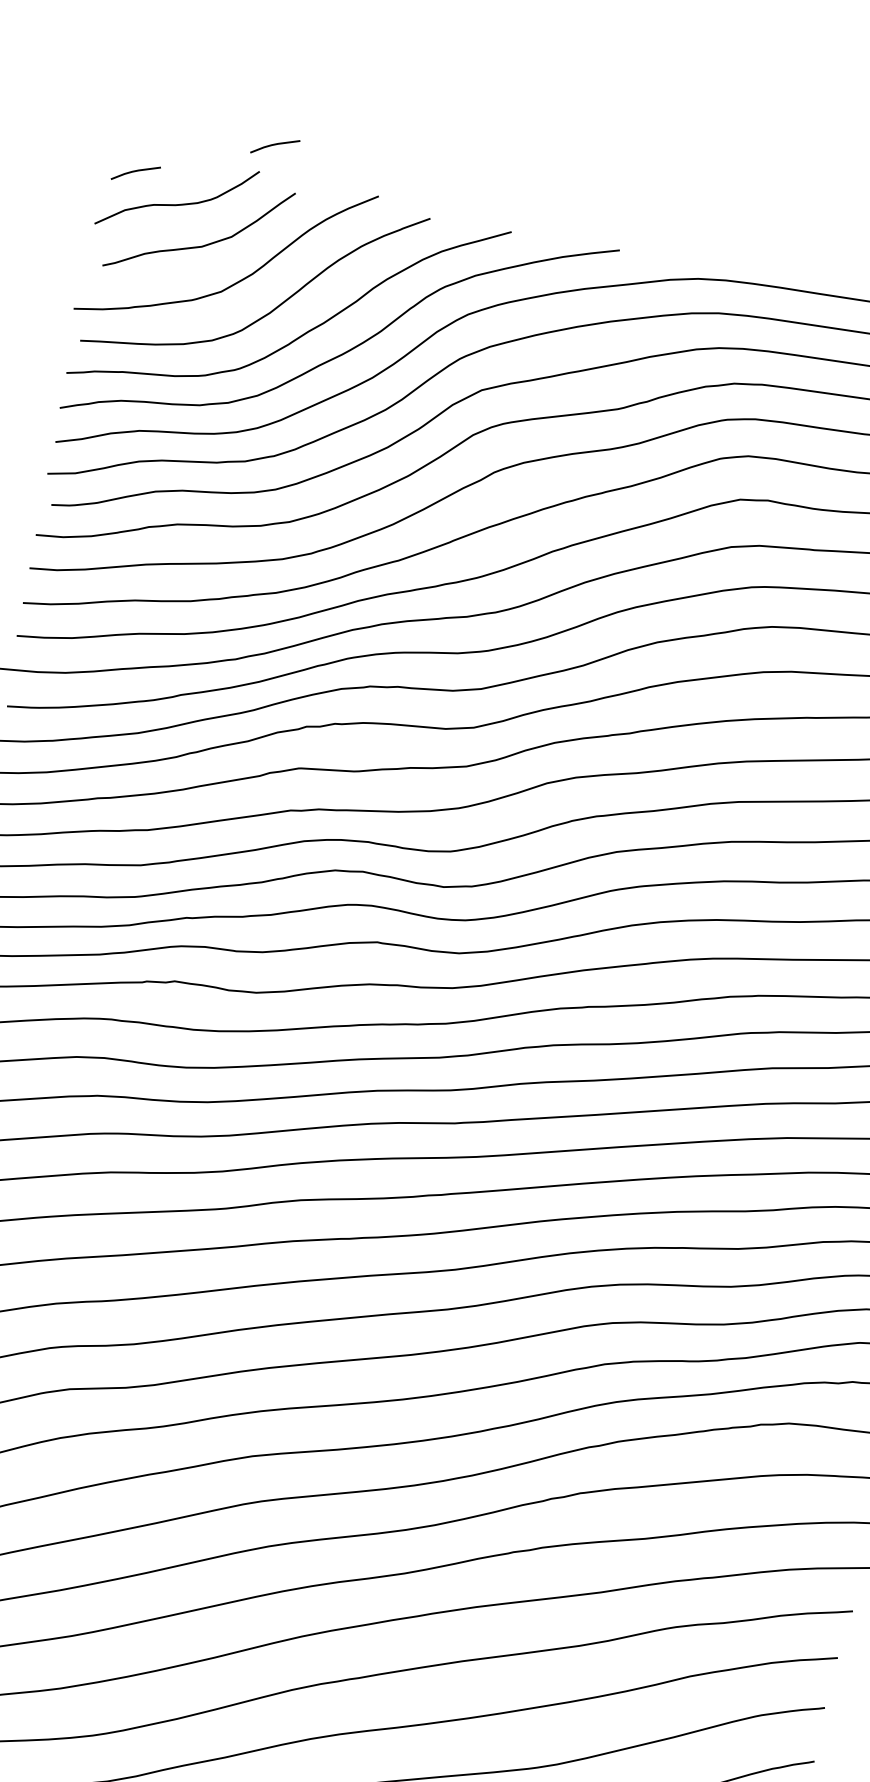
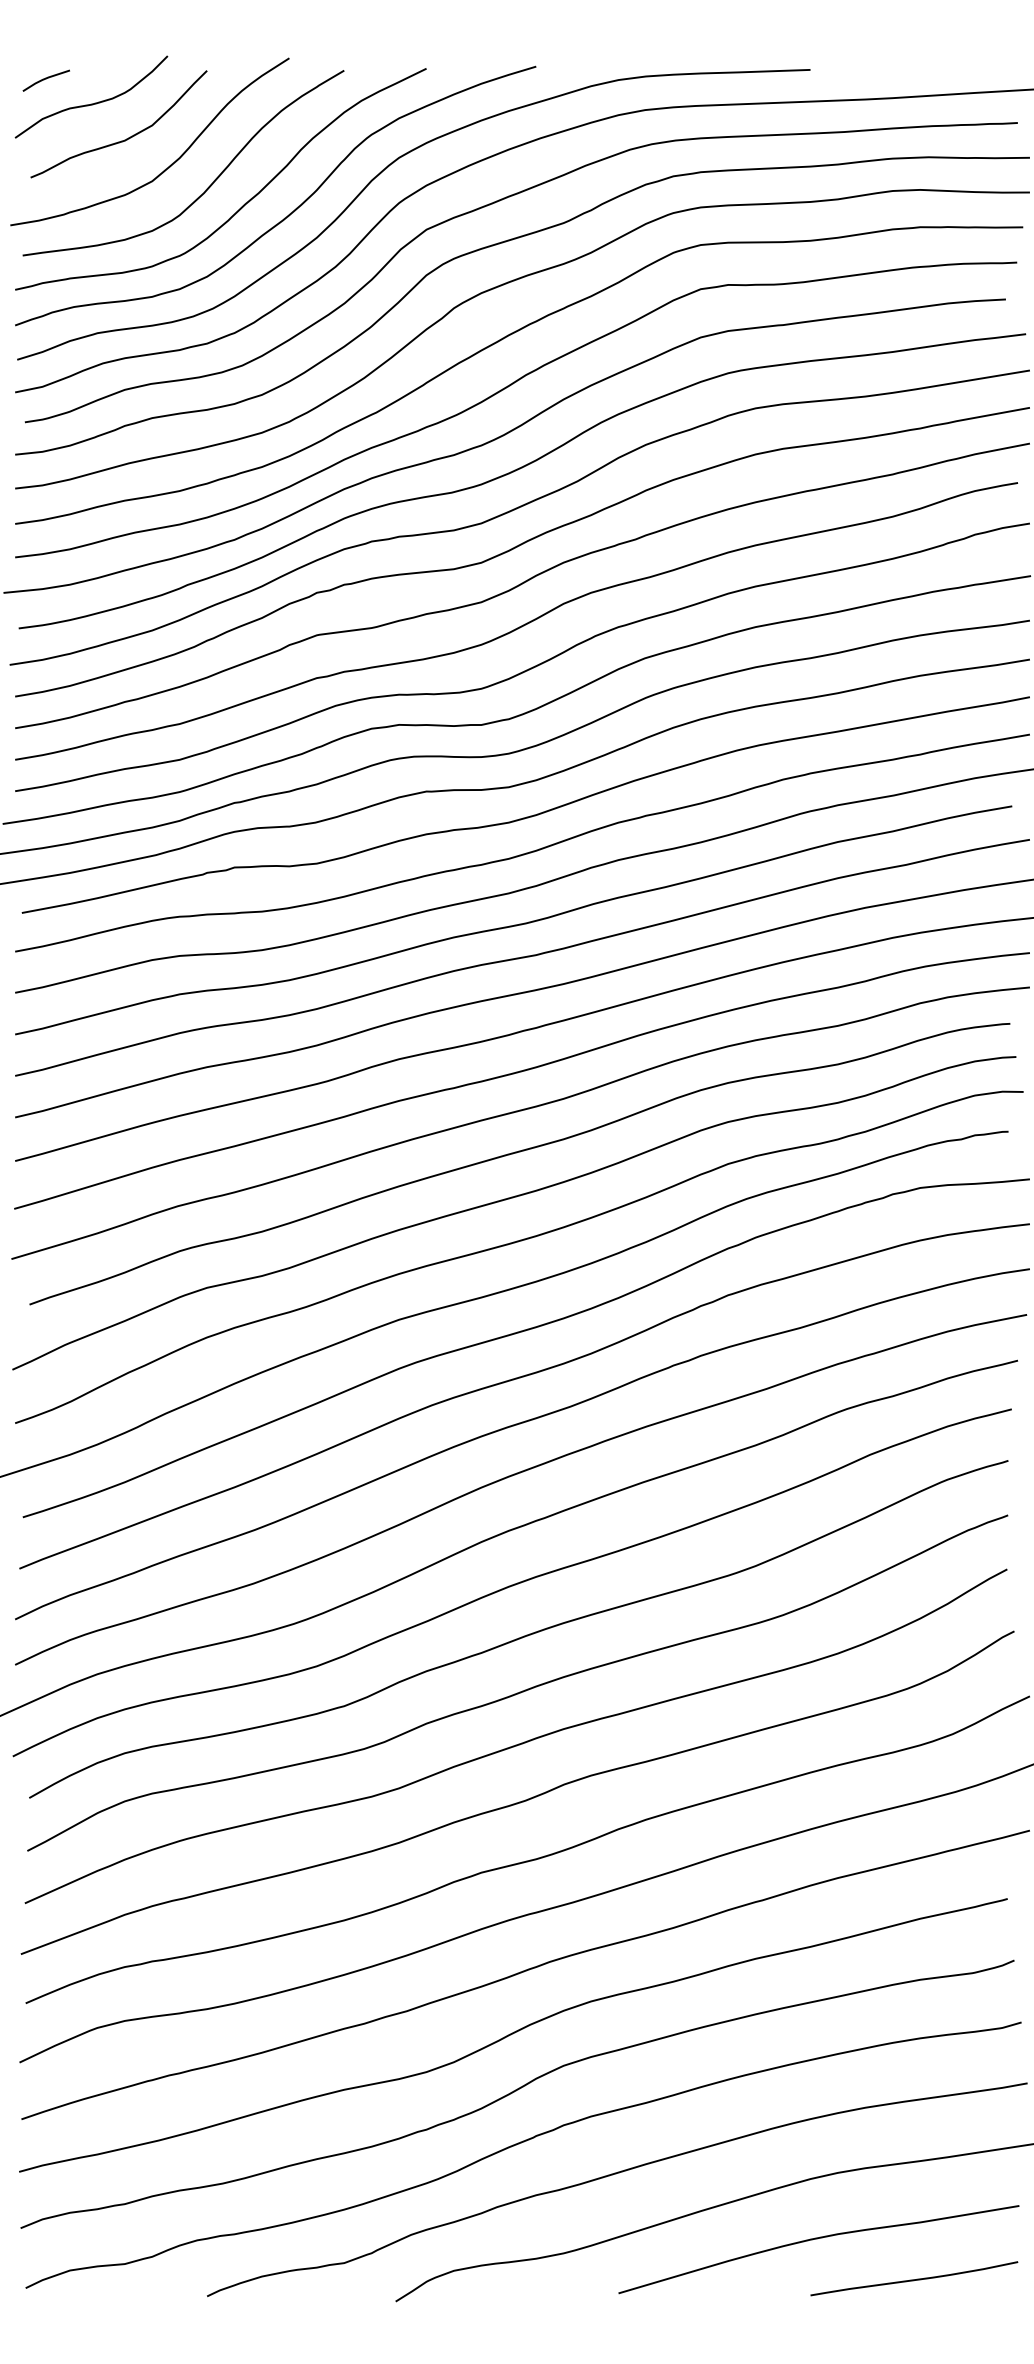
line: (274, 145) -> (177, 27), removed

